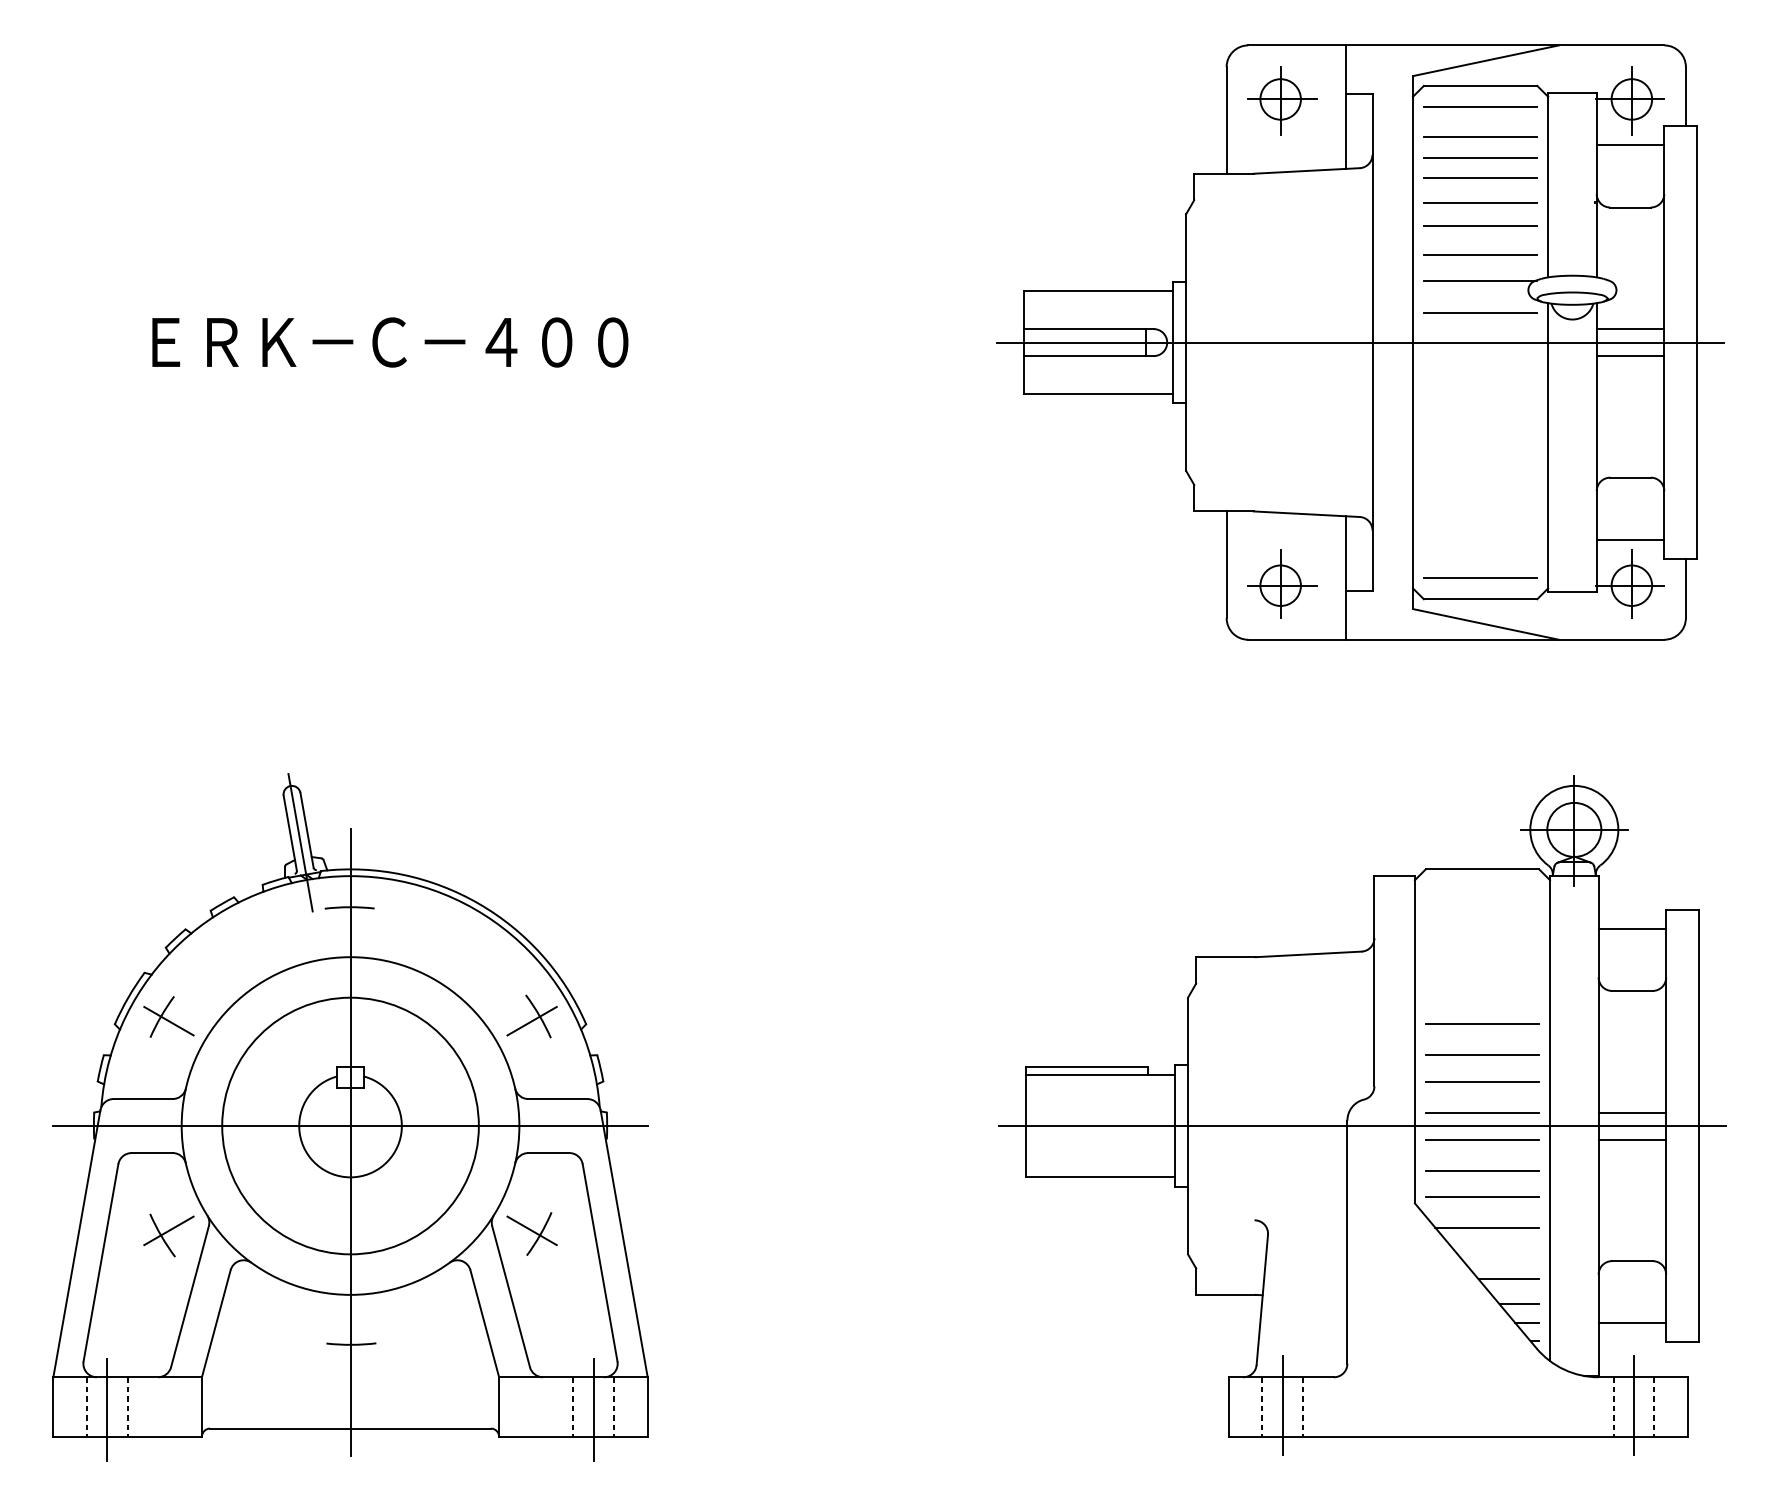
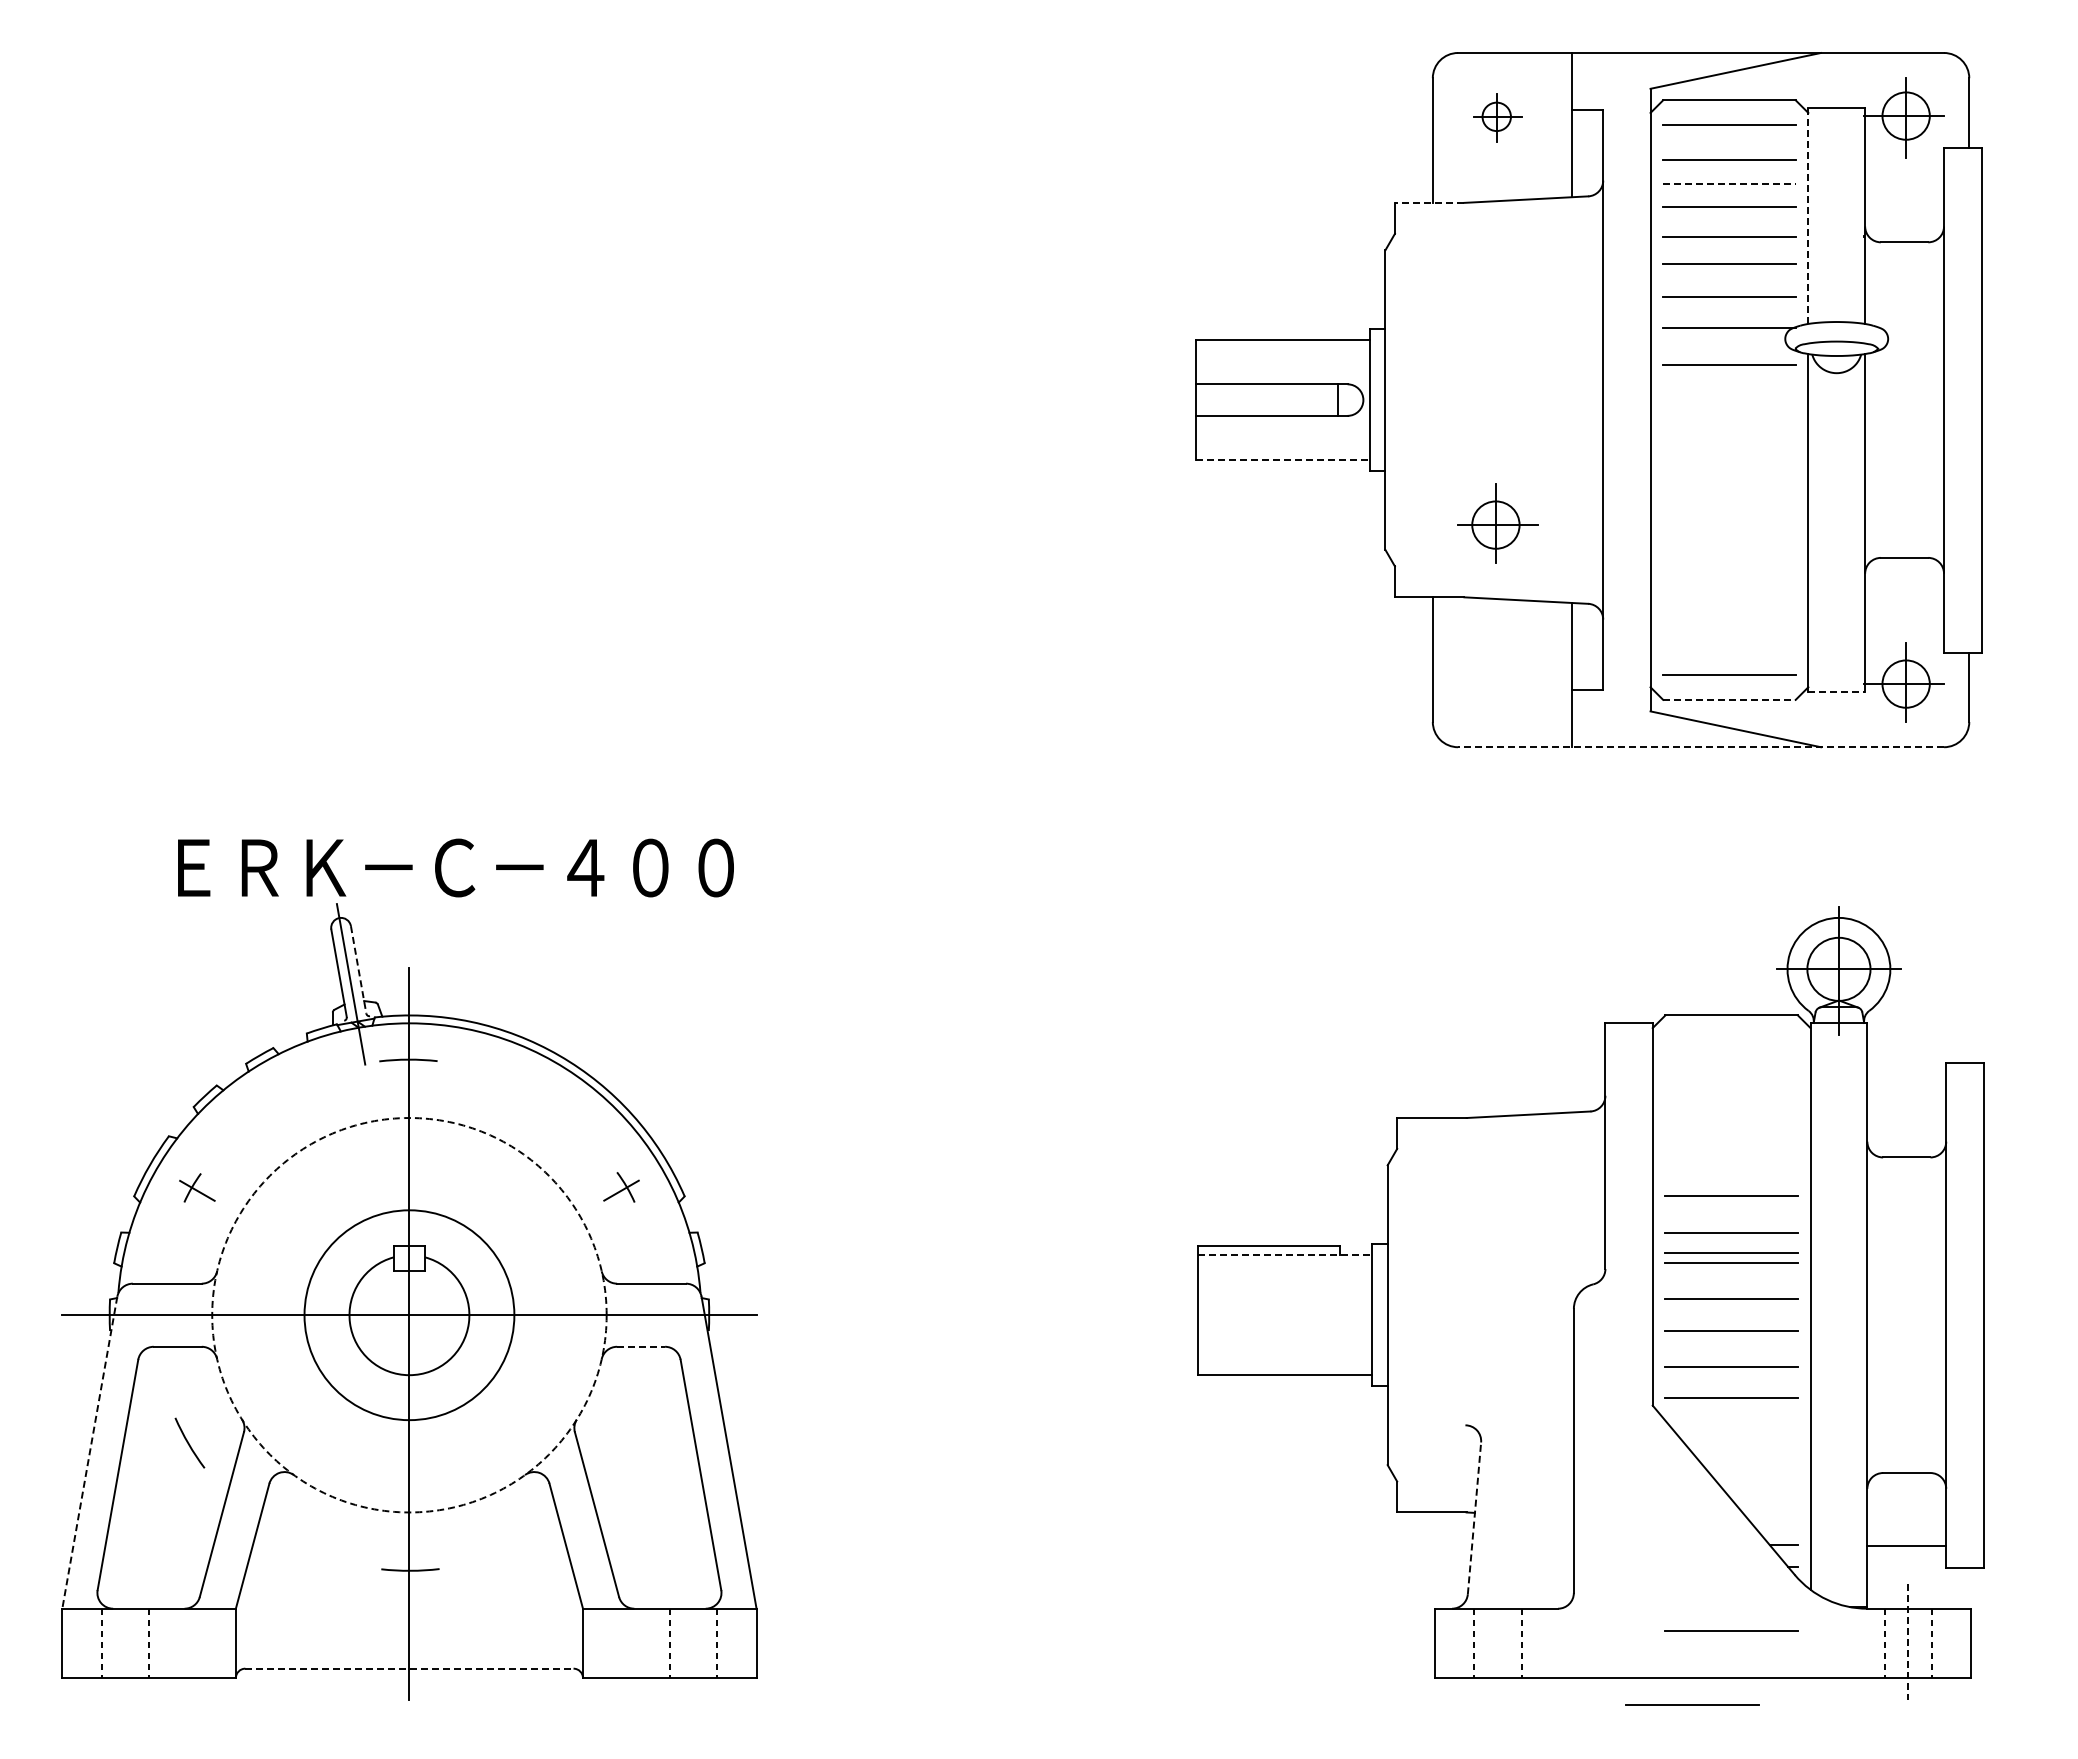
part: (1282, 100) -> (1497, 117), size x0.6
line: (1630, 145) -> (1904, 169), removed
line: (1480, 158) -> (1729, 184), solid -> dashed
line: (1223, 173) -> (1429, 202), solid -> dashed
line: (1548, 185) -> (1808, 216), solid -> dashed
line: (1630, 329) -> (1904, 384), removed
text: (389, 342) -> (455, 867), moved
line: (1359, 342) -> (1588, 400), removed
line: (1630, 355) -> (1904, 415), removed
line: (1097, 394) -> (1282, 460), solid -> dashed
line: (1630, 539) -> (1904, 630), removed
part: (1282, 584) -> (1497, 523), moved
line: (1573, 592) -> (1837, 692), solid -> dashed
line: (1480, 598) -> (1729, 699), solid -> dashed
line: (1456, 639) -> (1701, 747), solid -> dashed
line: (306, 830) -> (358, 970), solid -> dashed
line: (1632, 928) -> (1906, 1084), removed
part: (169, 1016) -> (197, 1187), size x0.6
part: (532, 1016) -> (621, 1187), size x0.6
line: (1482, 1072) -> (1731, 1252), added
line: (1100, 1074) -> (1285, 1255), solid -> dashed
line: (1632, 1112) -> (1906, 1299), removed
circle: (350, 1126) -> (409, 1315), size x0.7
circle: (350, 1126) -> (409, 1315), solid -> dashed
line: (1361, 1126) -> (1590, 1315), removed
line: (1632, 1139) -> (1906, 1331), removed
line: (549, 1152) -> (641, 1346), solid -> dashed
line: (1486, 1228) -> (1736, 1434), removed
line: (169, 1230) -> (197, 1437), removed
part: (532, 1233) -> (621, 1440), removed
line: (76, 1244) -> (89, 1453), solid -> dashed
line: (1508, 1279) -> (1762, 1494), removed
line: (1262, 1299) -> (1474, 1517), solid -> dashed
line: (1519, 1304) -> (1774, 1523), removed
line: (1482, 1395) -> (1731, 1630), added
line: (1282, 1405) -> (1498, 1641), removed
line: (1633, 1406) -> (1908, 1642), solid -> dashed
line: (107, 1409) -> (125, 1646), removed
line: (593, 1409) -> (693, 1646), removed
line: (350, 1428) -> (409, 1668), solid -> dashed
line: (1448, 1459) -> (1692, 1704), added

